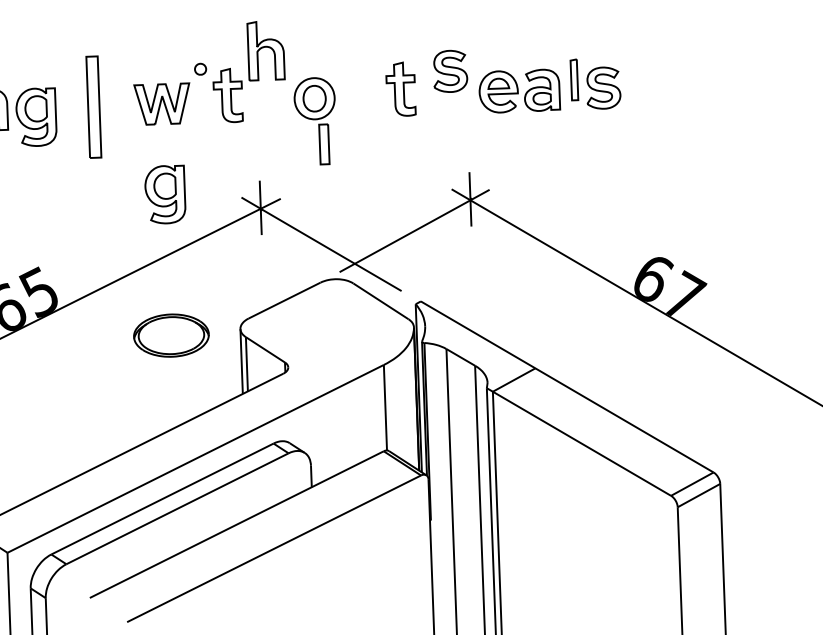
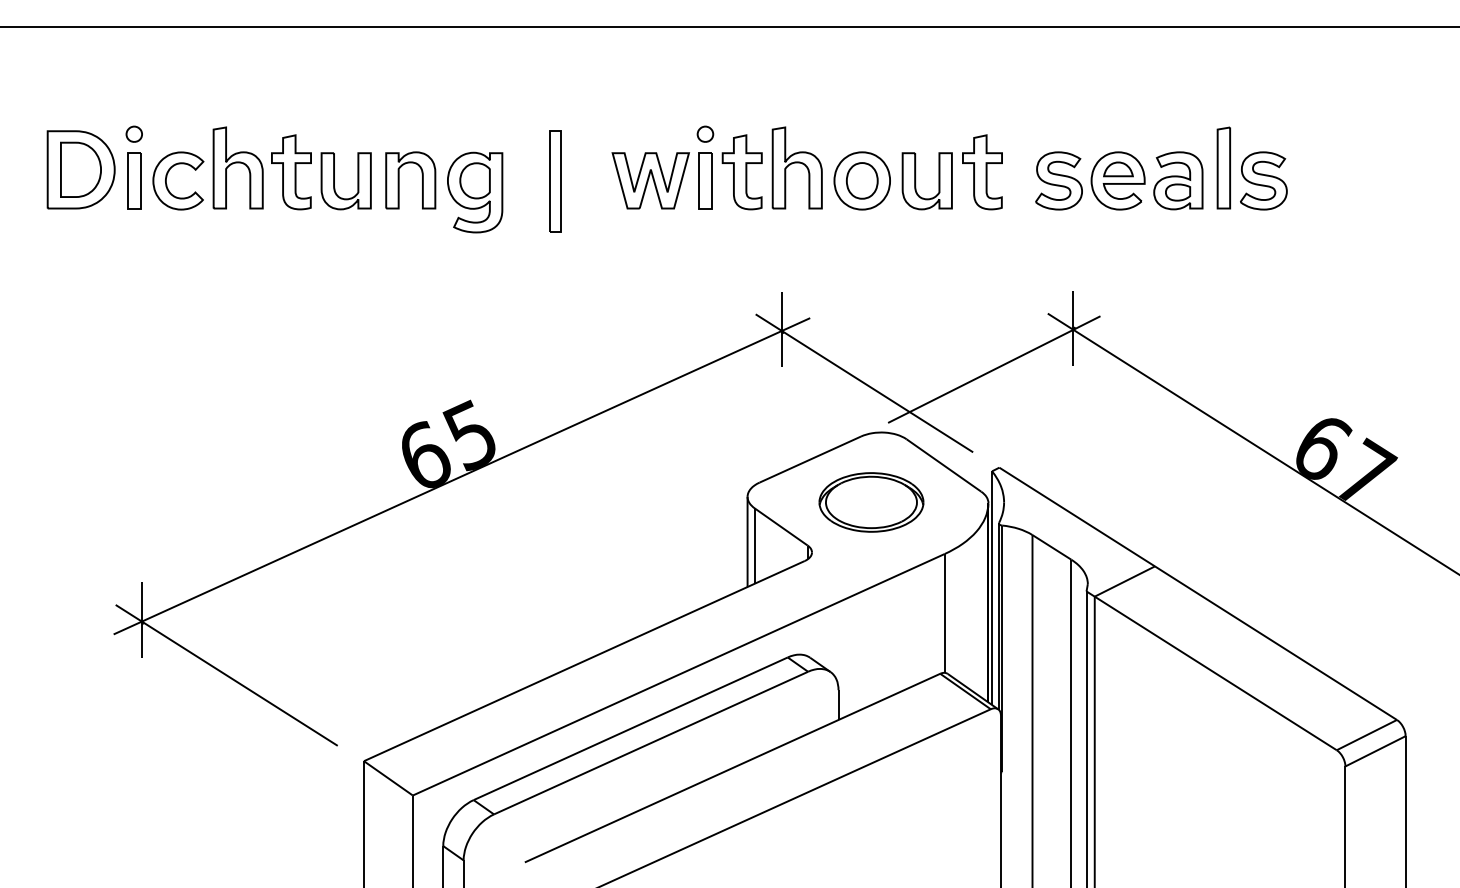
part: (265, 50) -> (796, 167), moved
part: (449, 71) -> (1058, 180), moved
part: (574, 79) -> (1223, 167), size x1.43
part: (353, 97) -> (916, 181), added
part: (93, 107) -> (555, 181), size x0.71
part: (324, 144) -> (705, 180), moved
part: (165, 194) -> (650, 306), removed
part: (171, 335) -> (871, 502), moved

